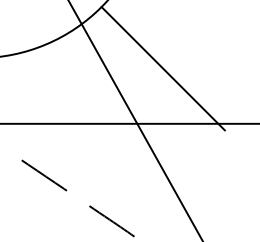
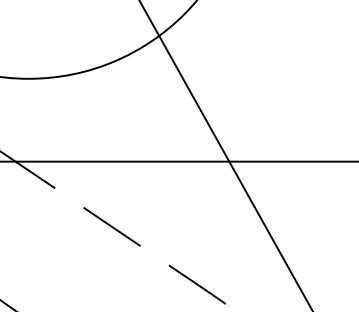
line: (162, 68) -> (261, 91), removed

